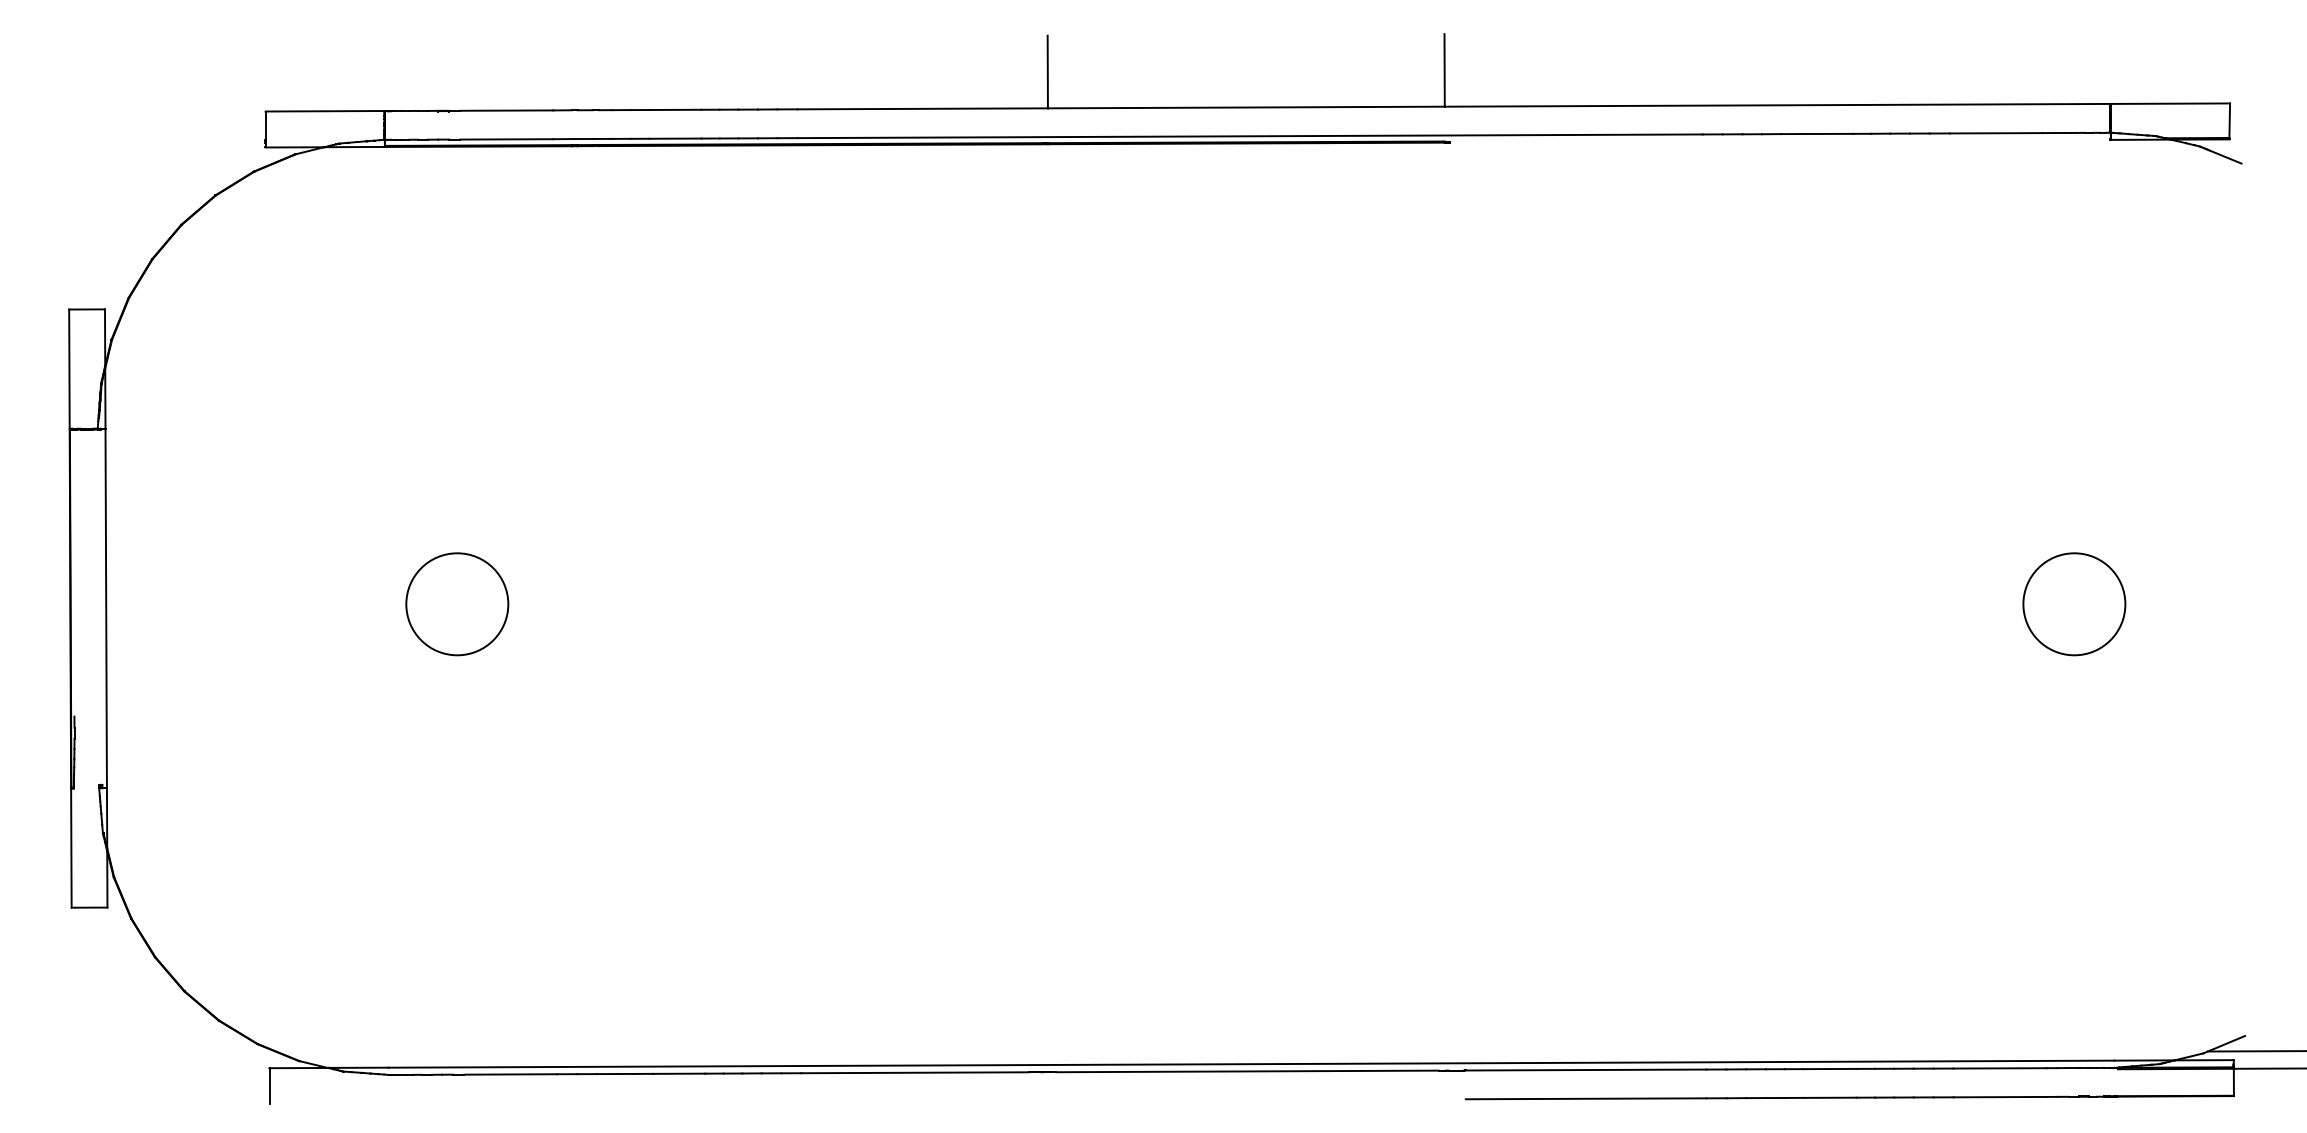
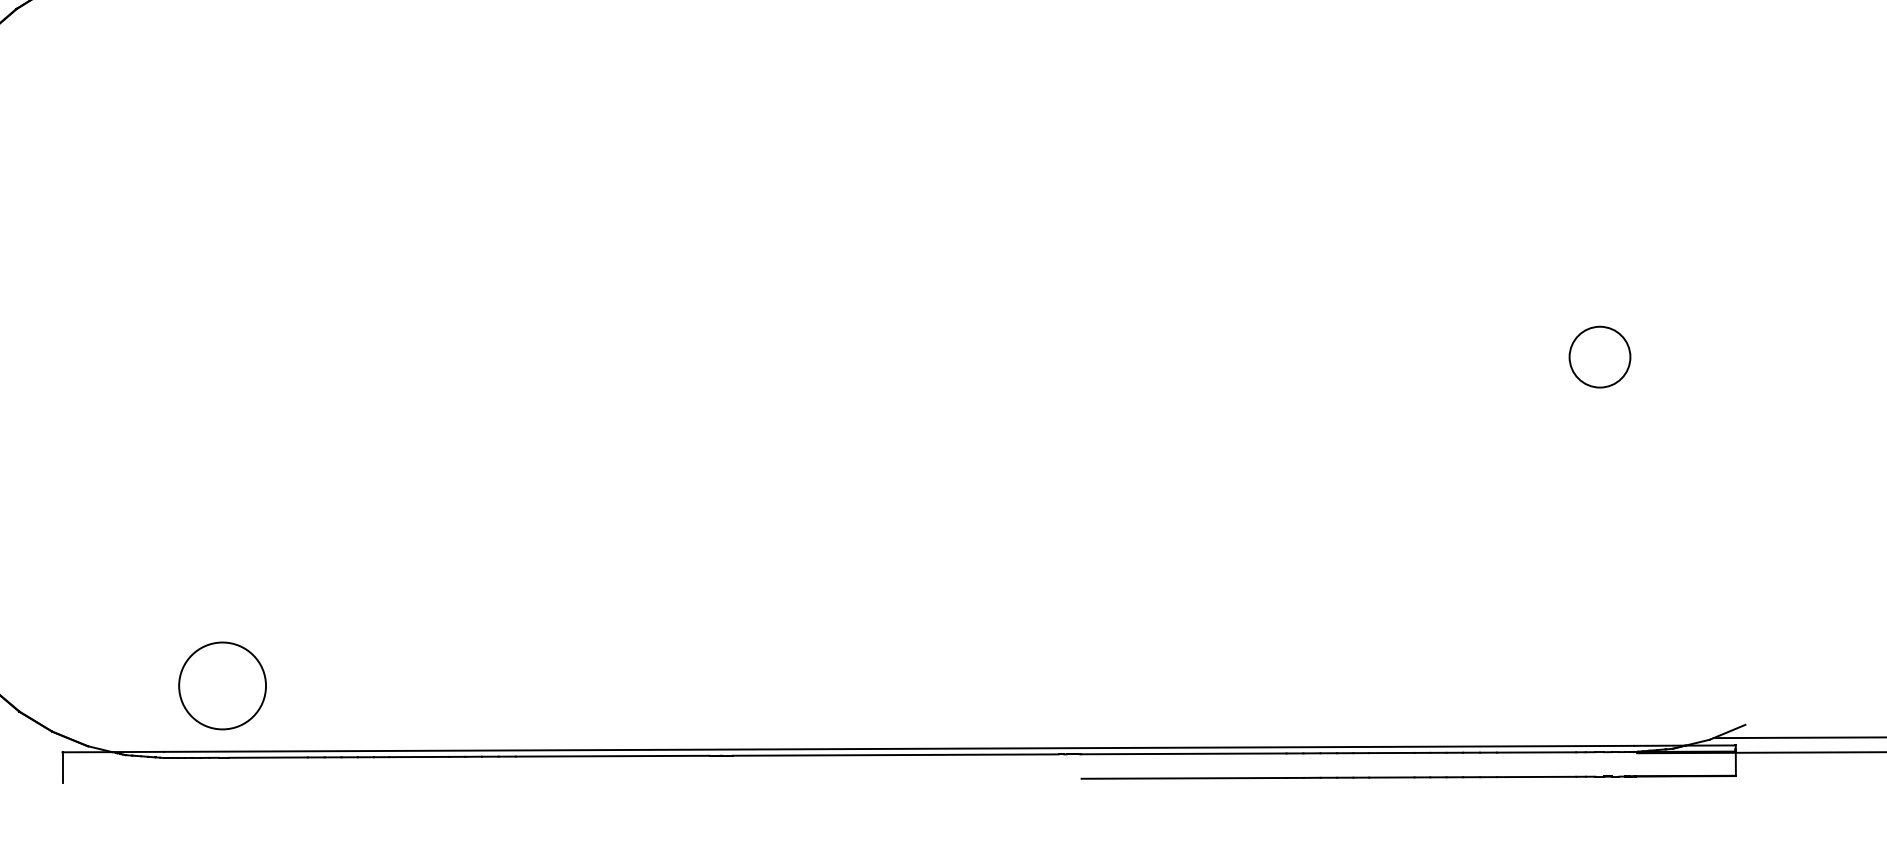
circle: (457, 604) -> (222, 686), moved
circle: (2074, 604) -> (1600, 357), size x0.7

